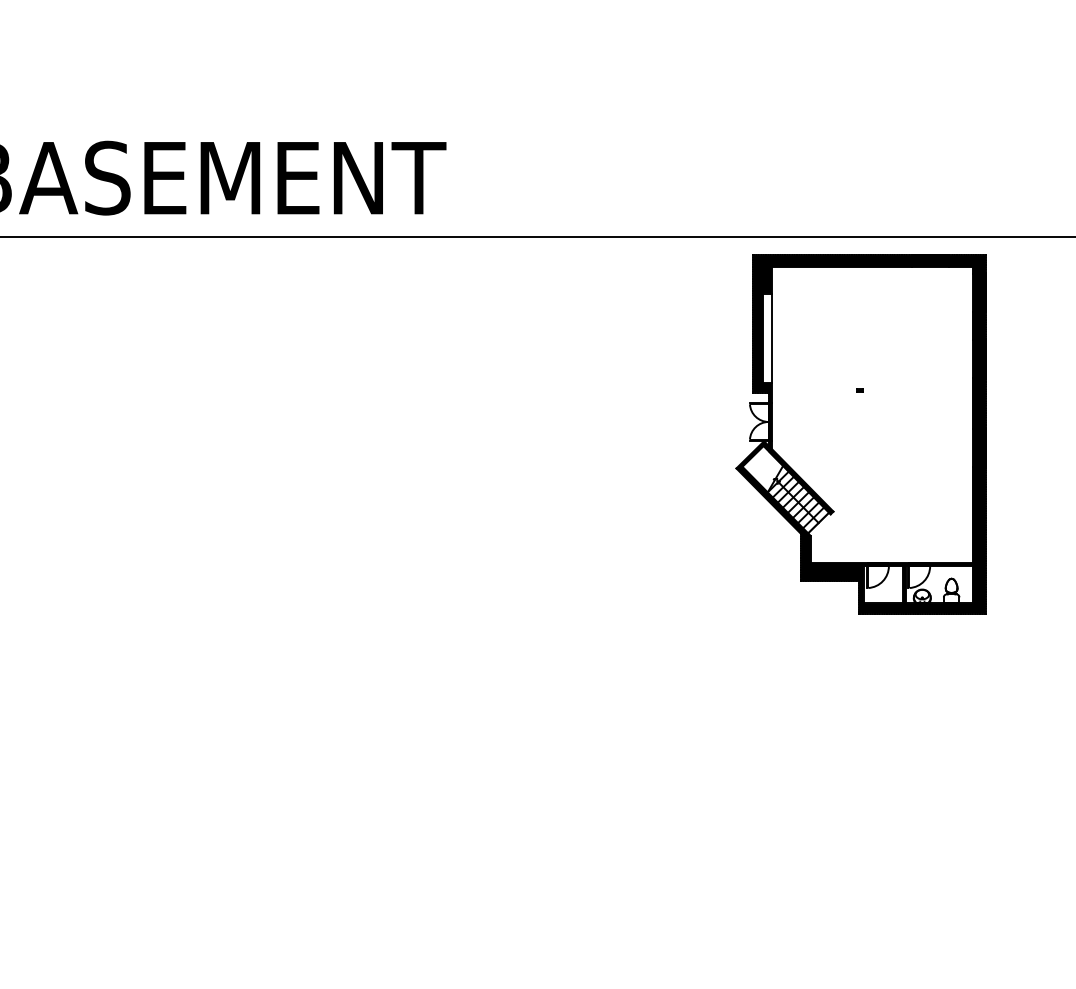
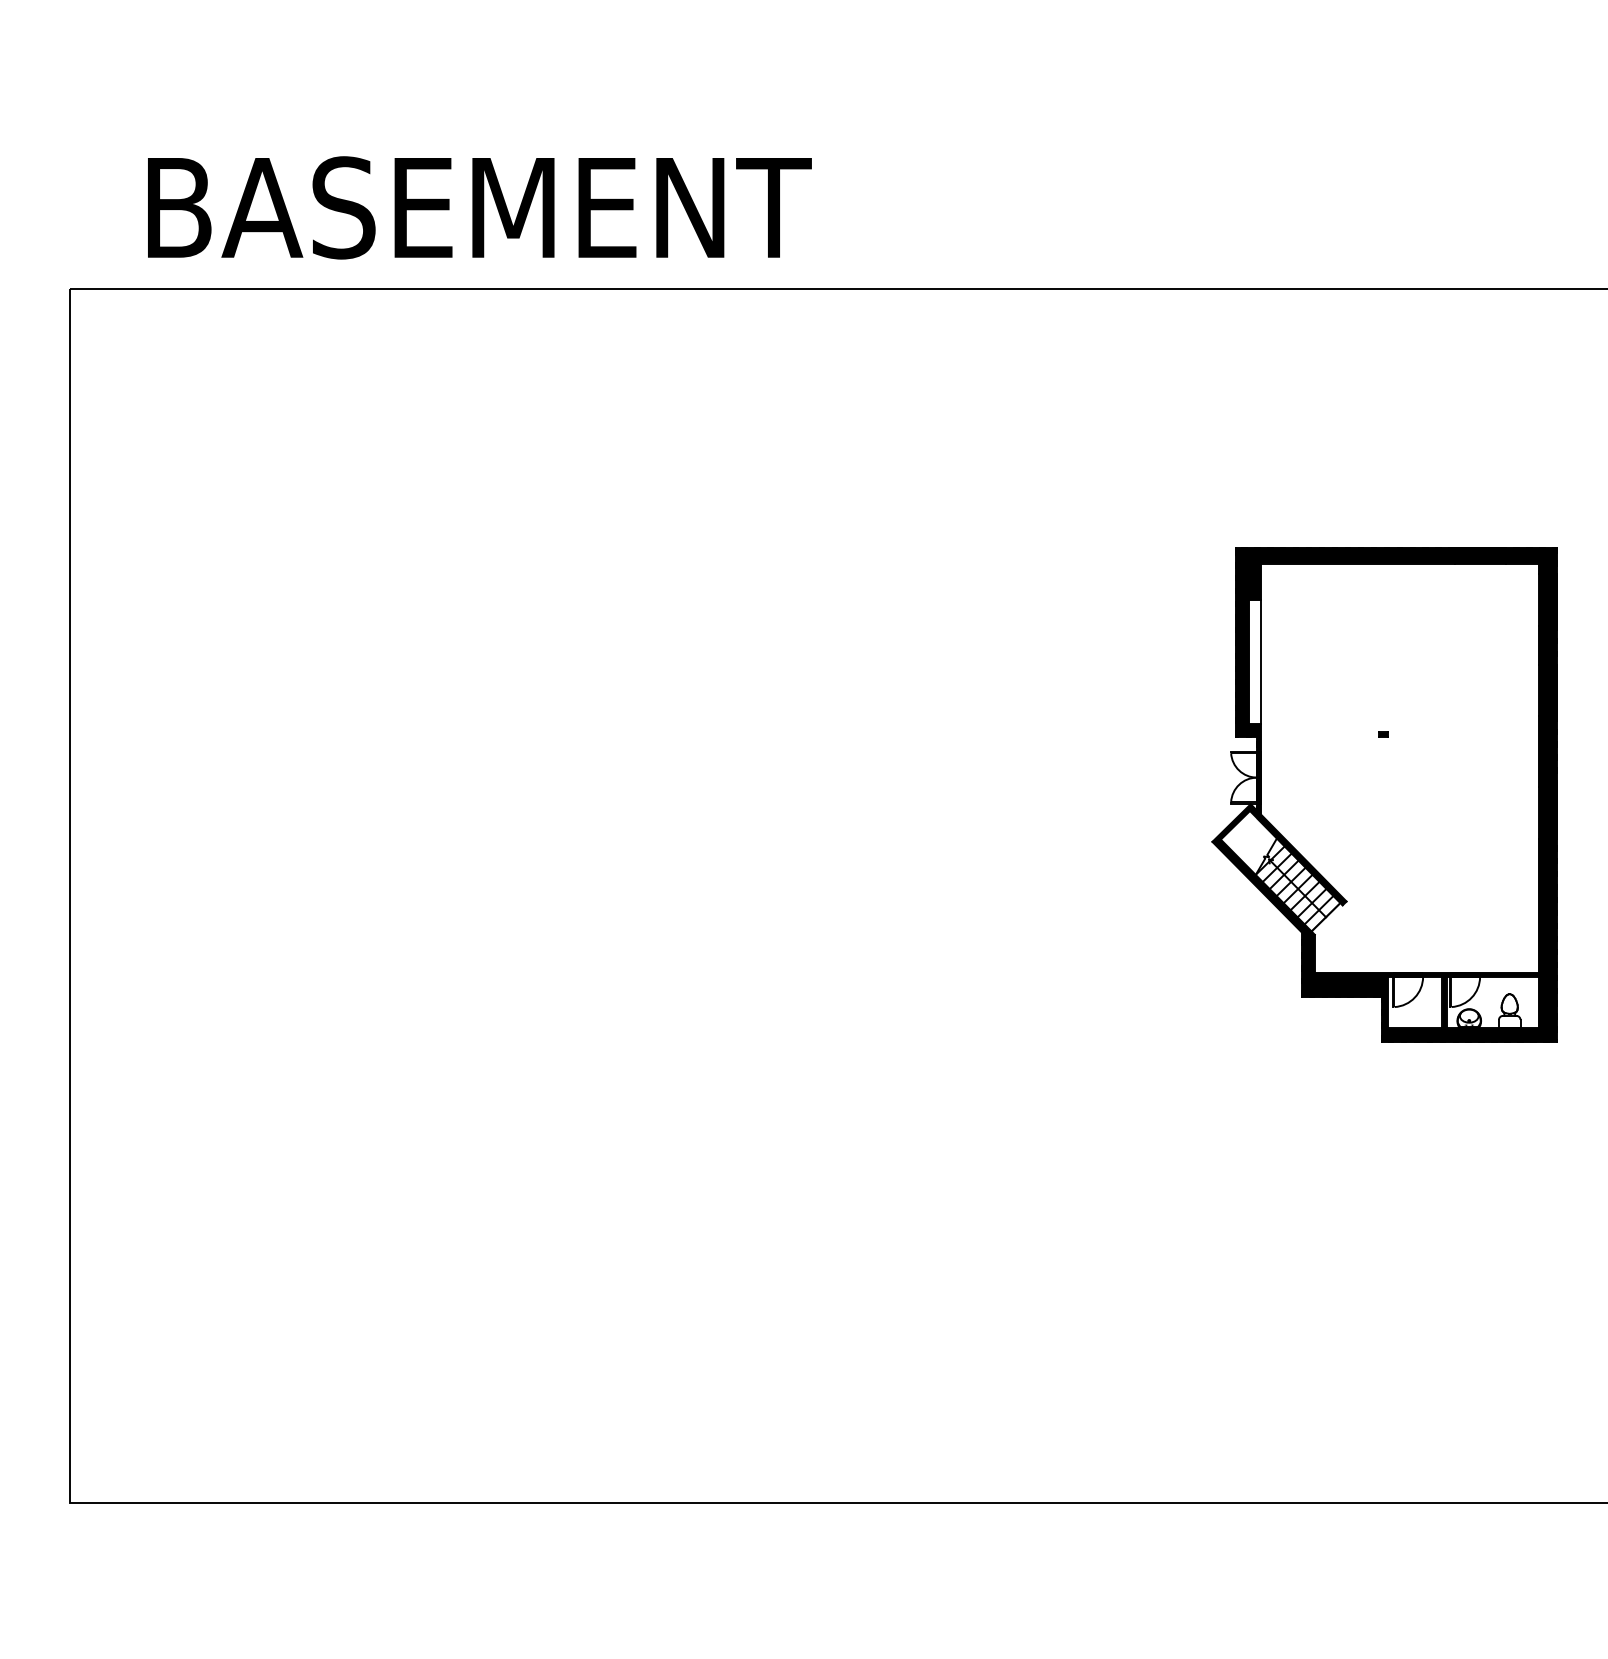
part: (860, 434) -> (1384, 794), moved

